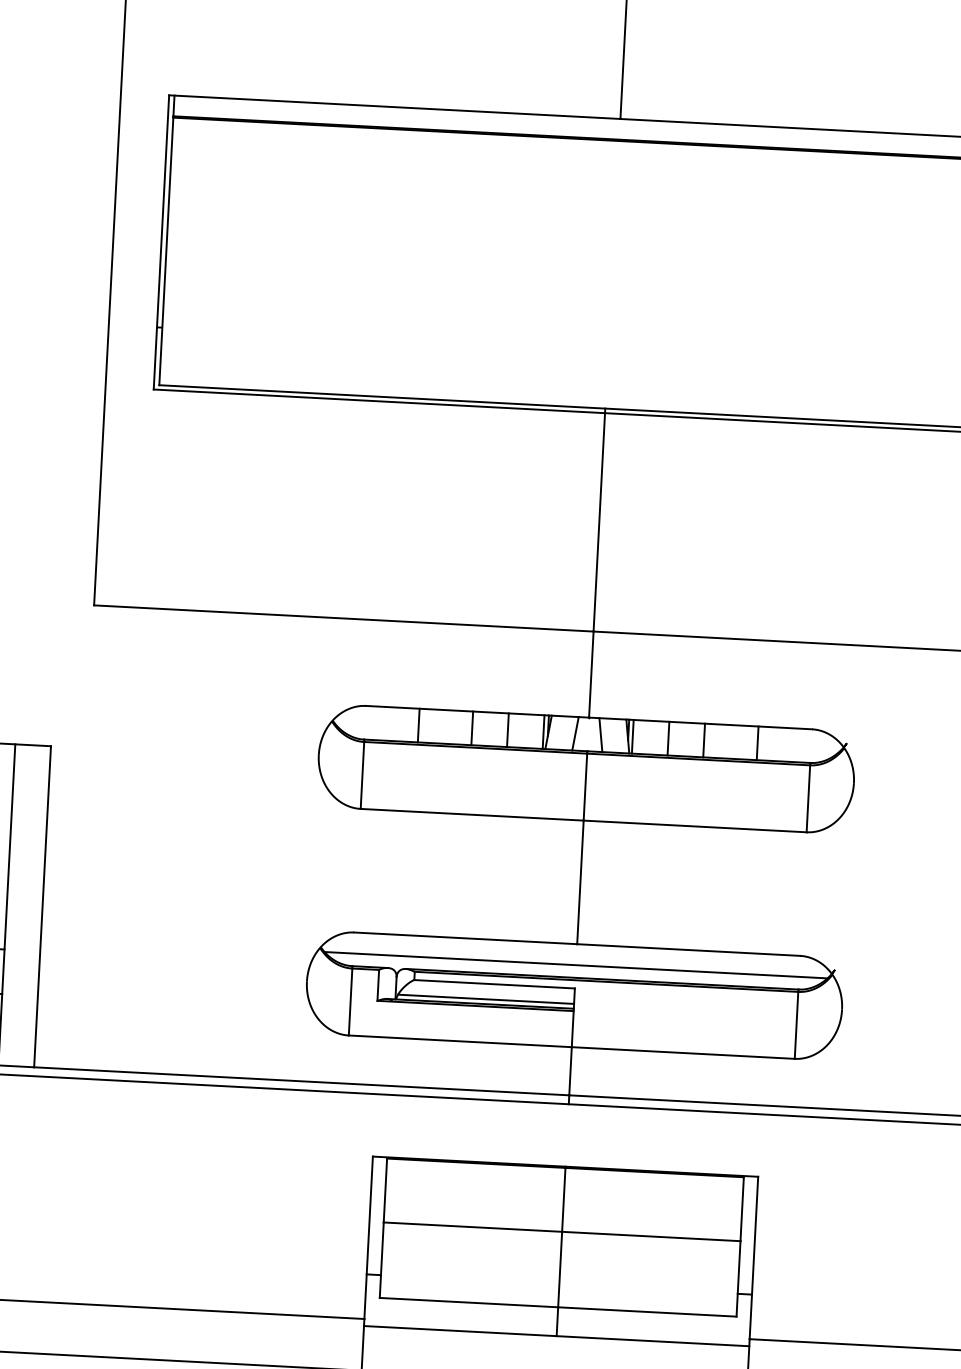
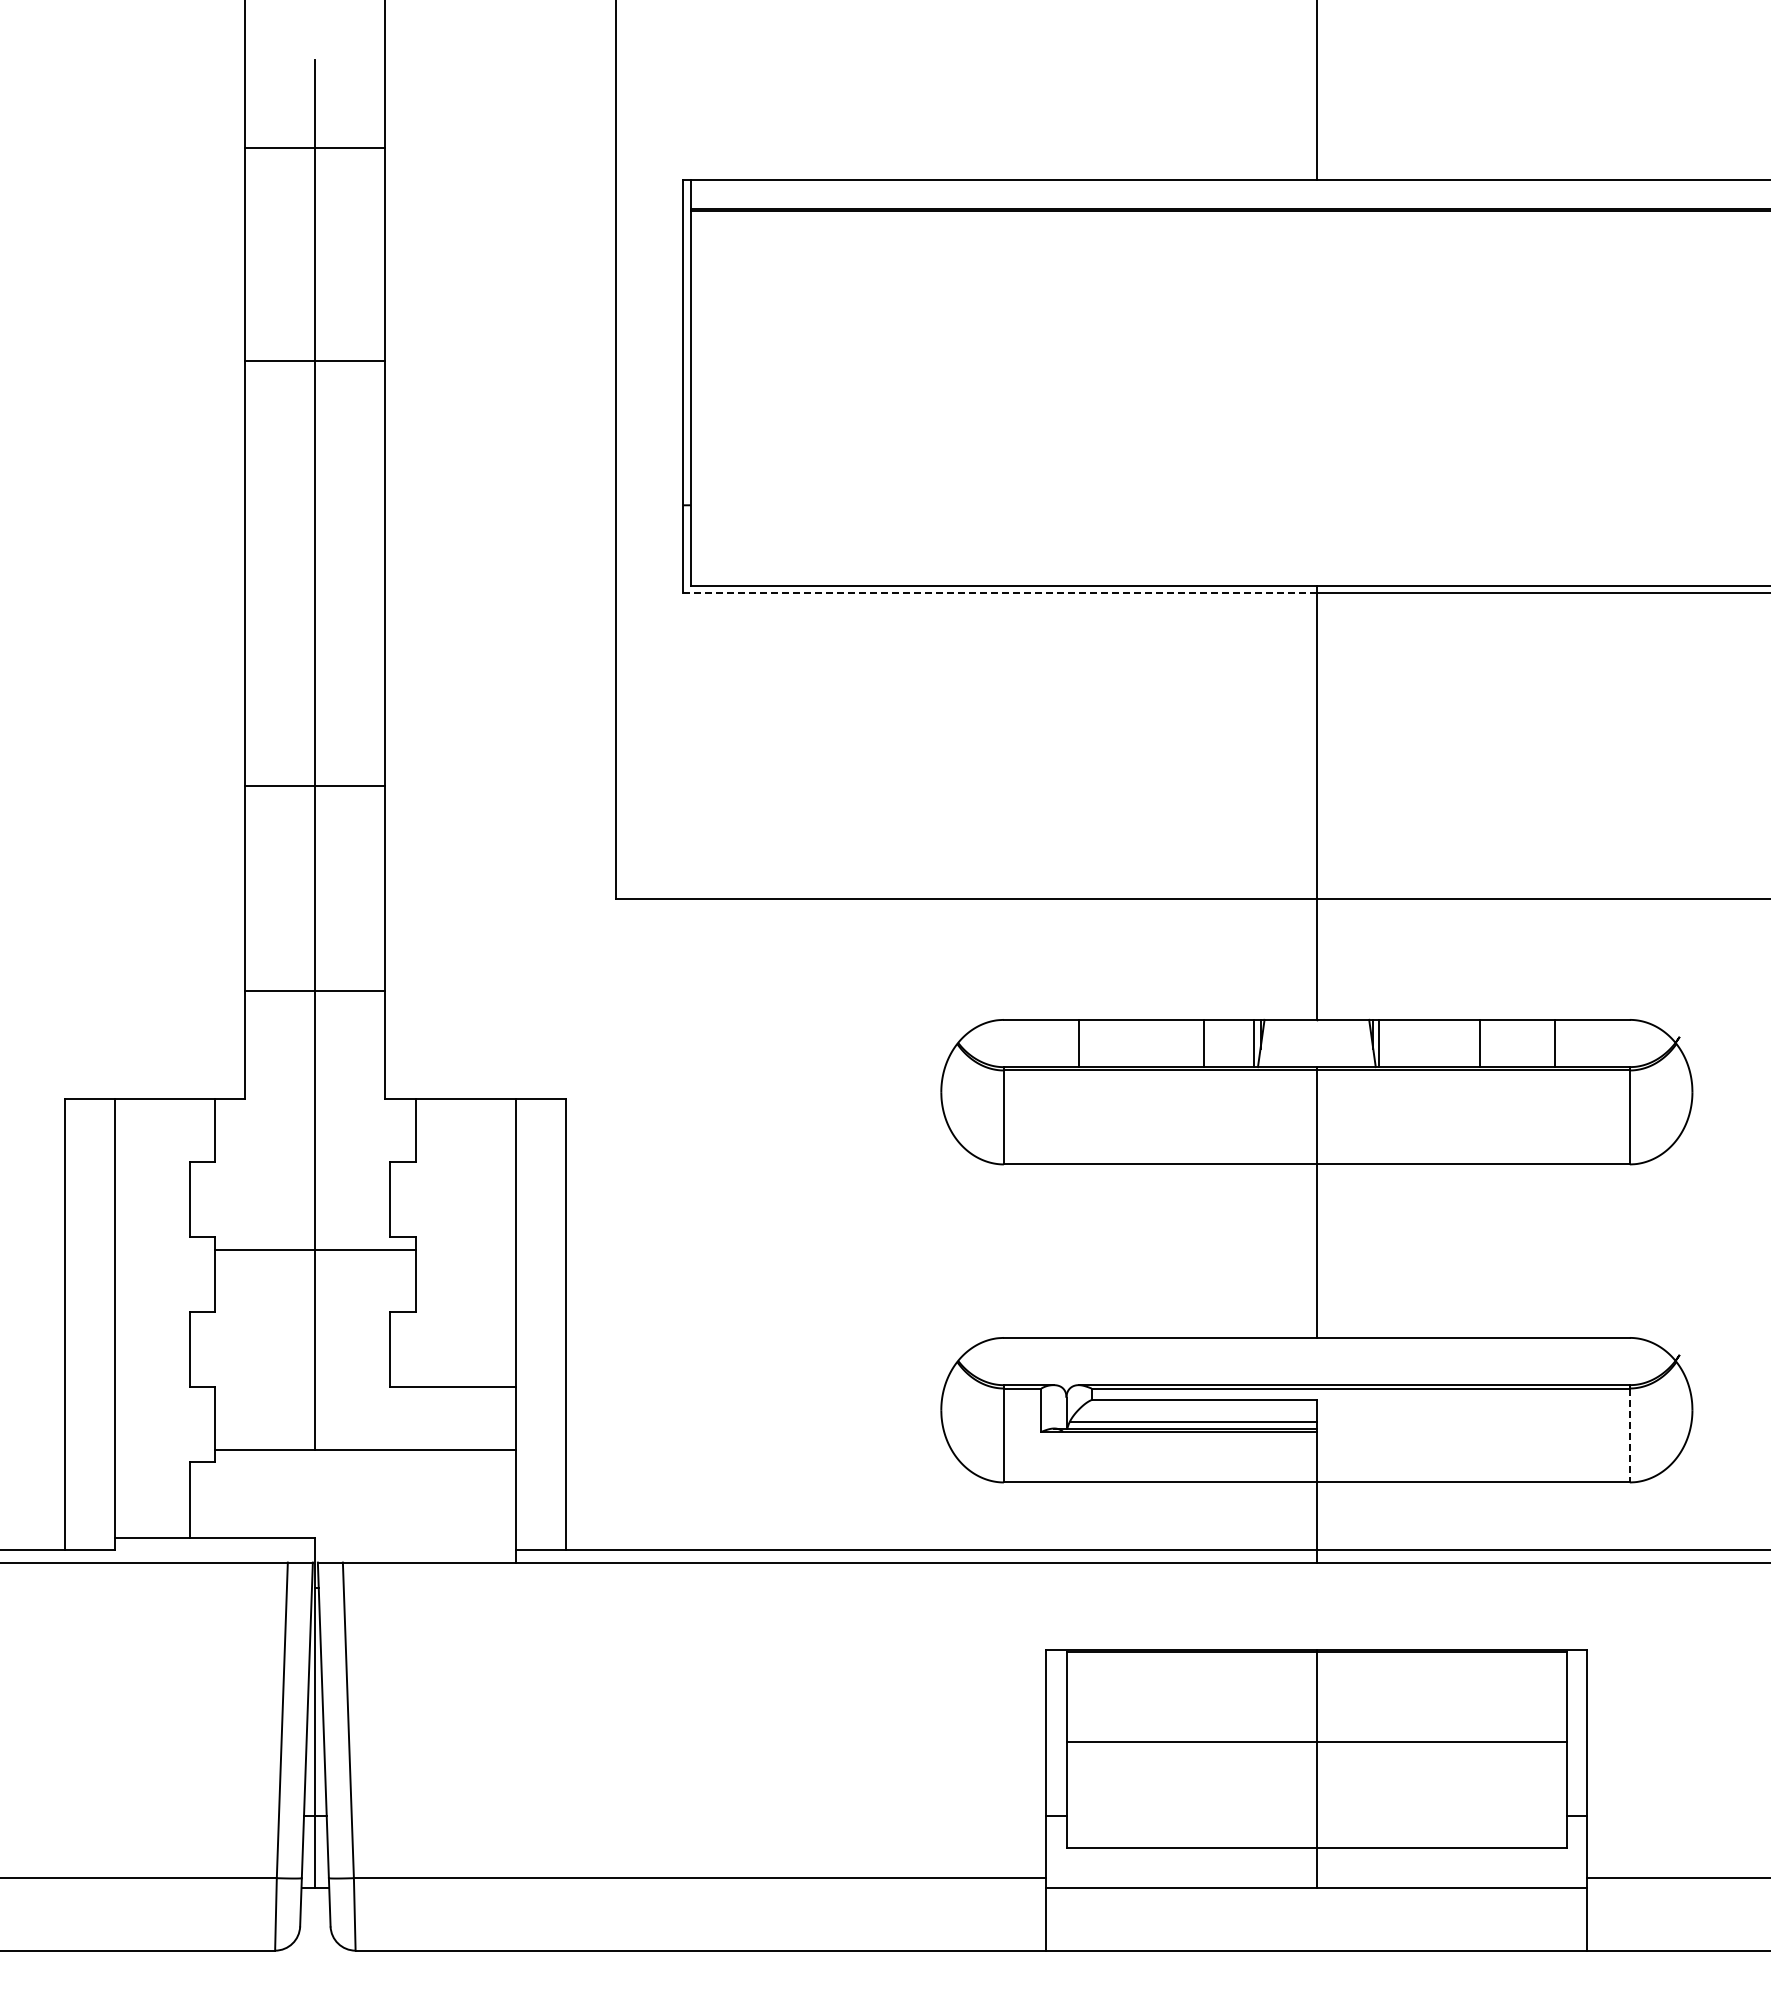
line: (379, 401) -> (1000, 592), solid -> dashed
line: (472, 728) -> (1154, 1043), removed
line: (575, 733) -> (1298, 1043), removed
line: (600, 735) -> (1334, 1043), removed
line: (668, 738) -> (1429, 1043), removed
line: (575, 965) -> (1316, 1367), removed
line: (796, 1025) -> (1629, 1435), solid -> dashed

